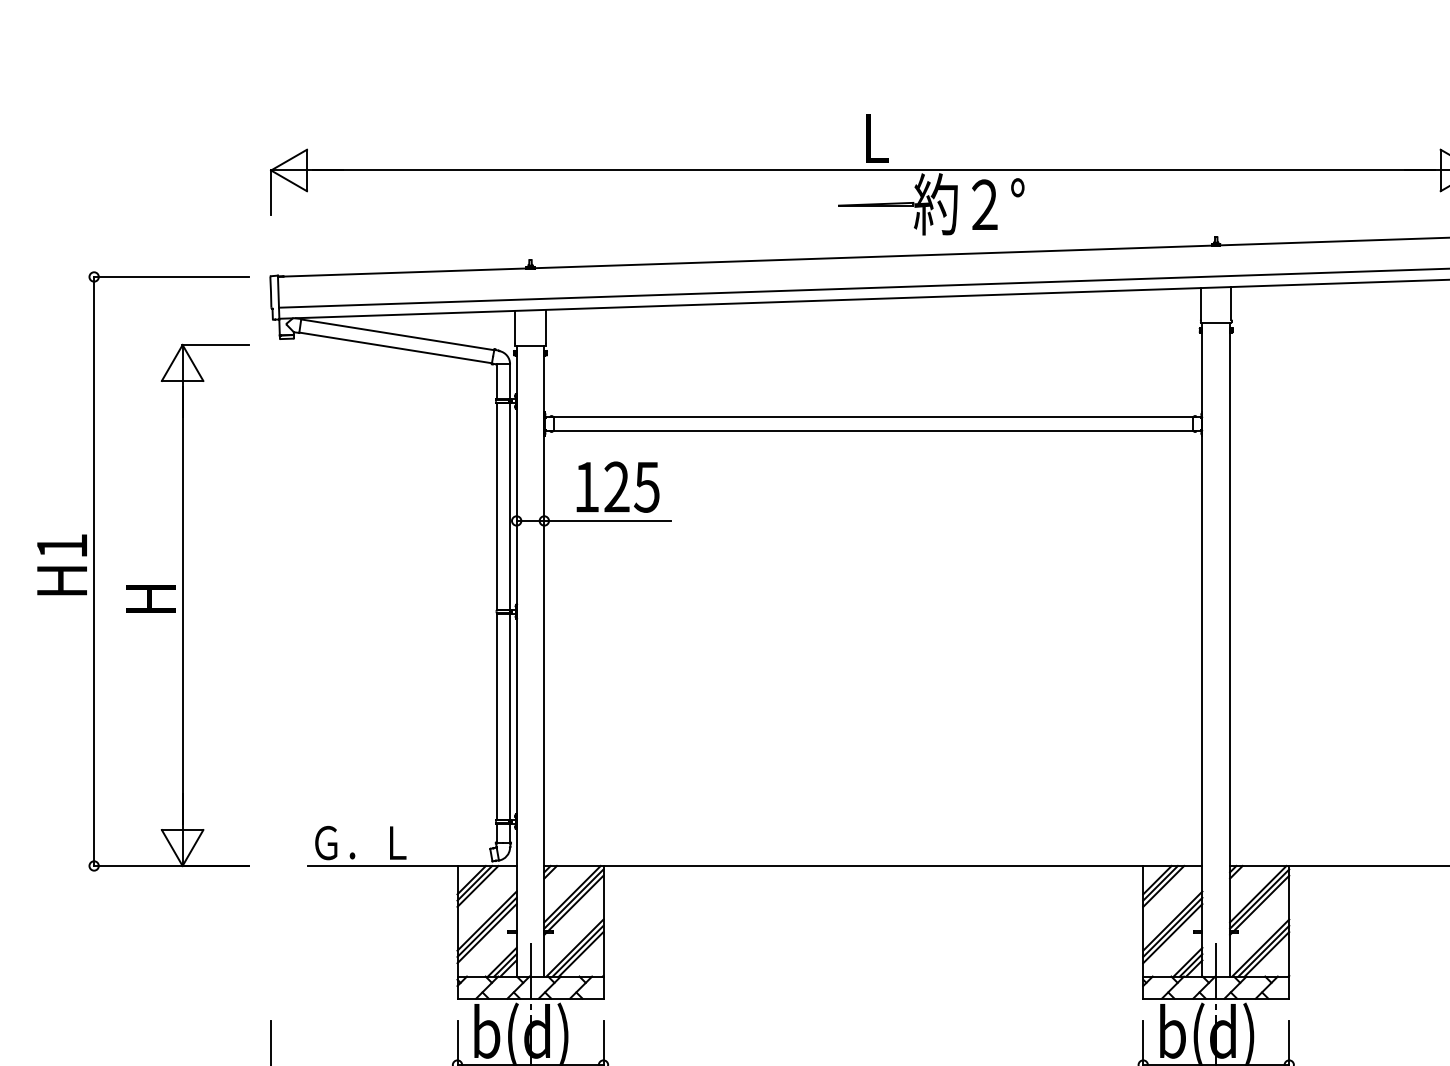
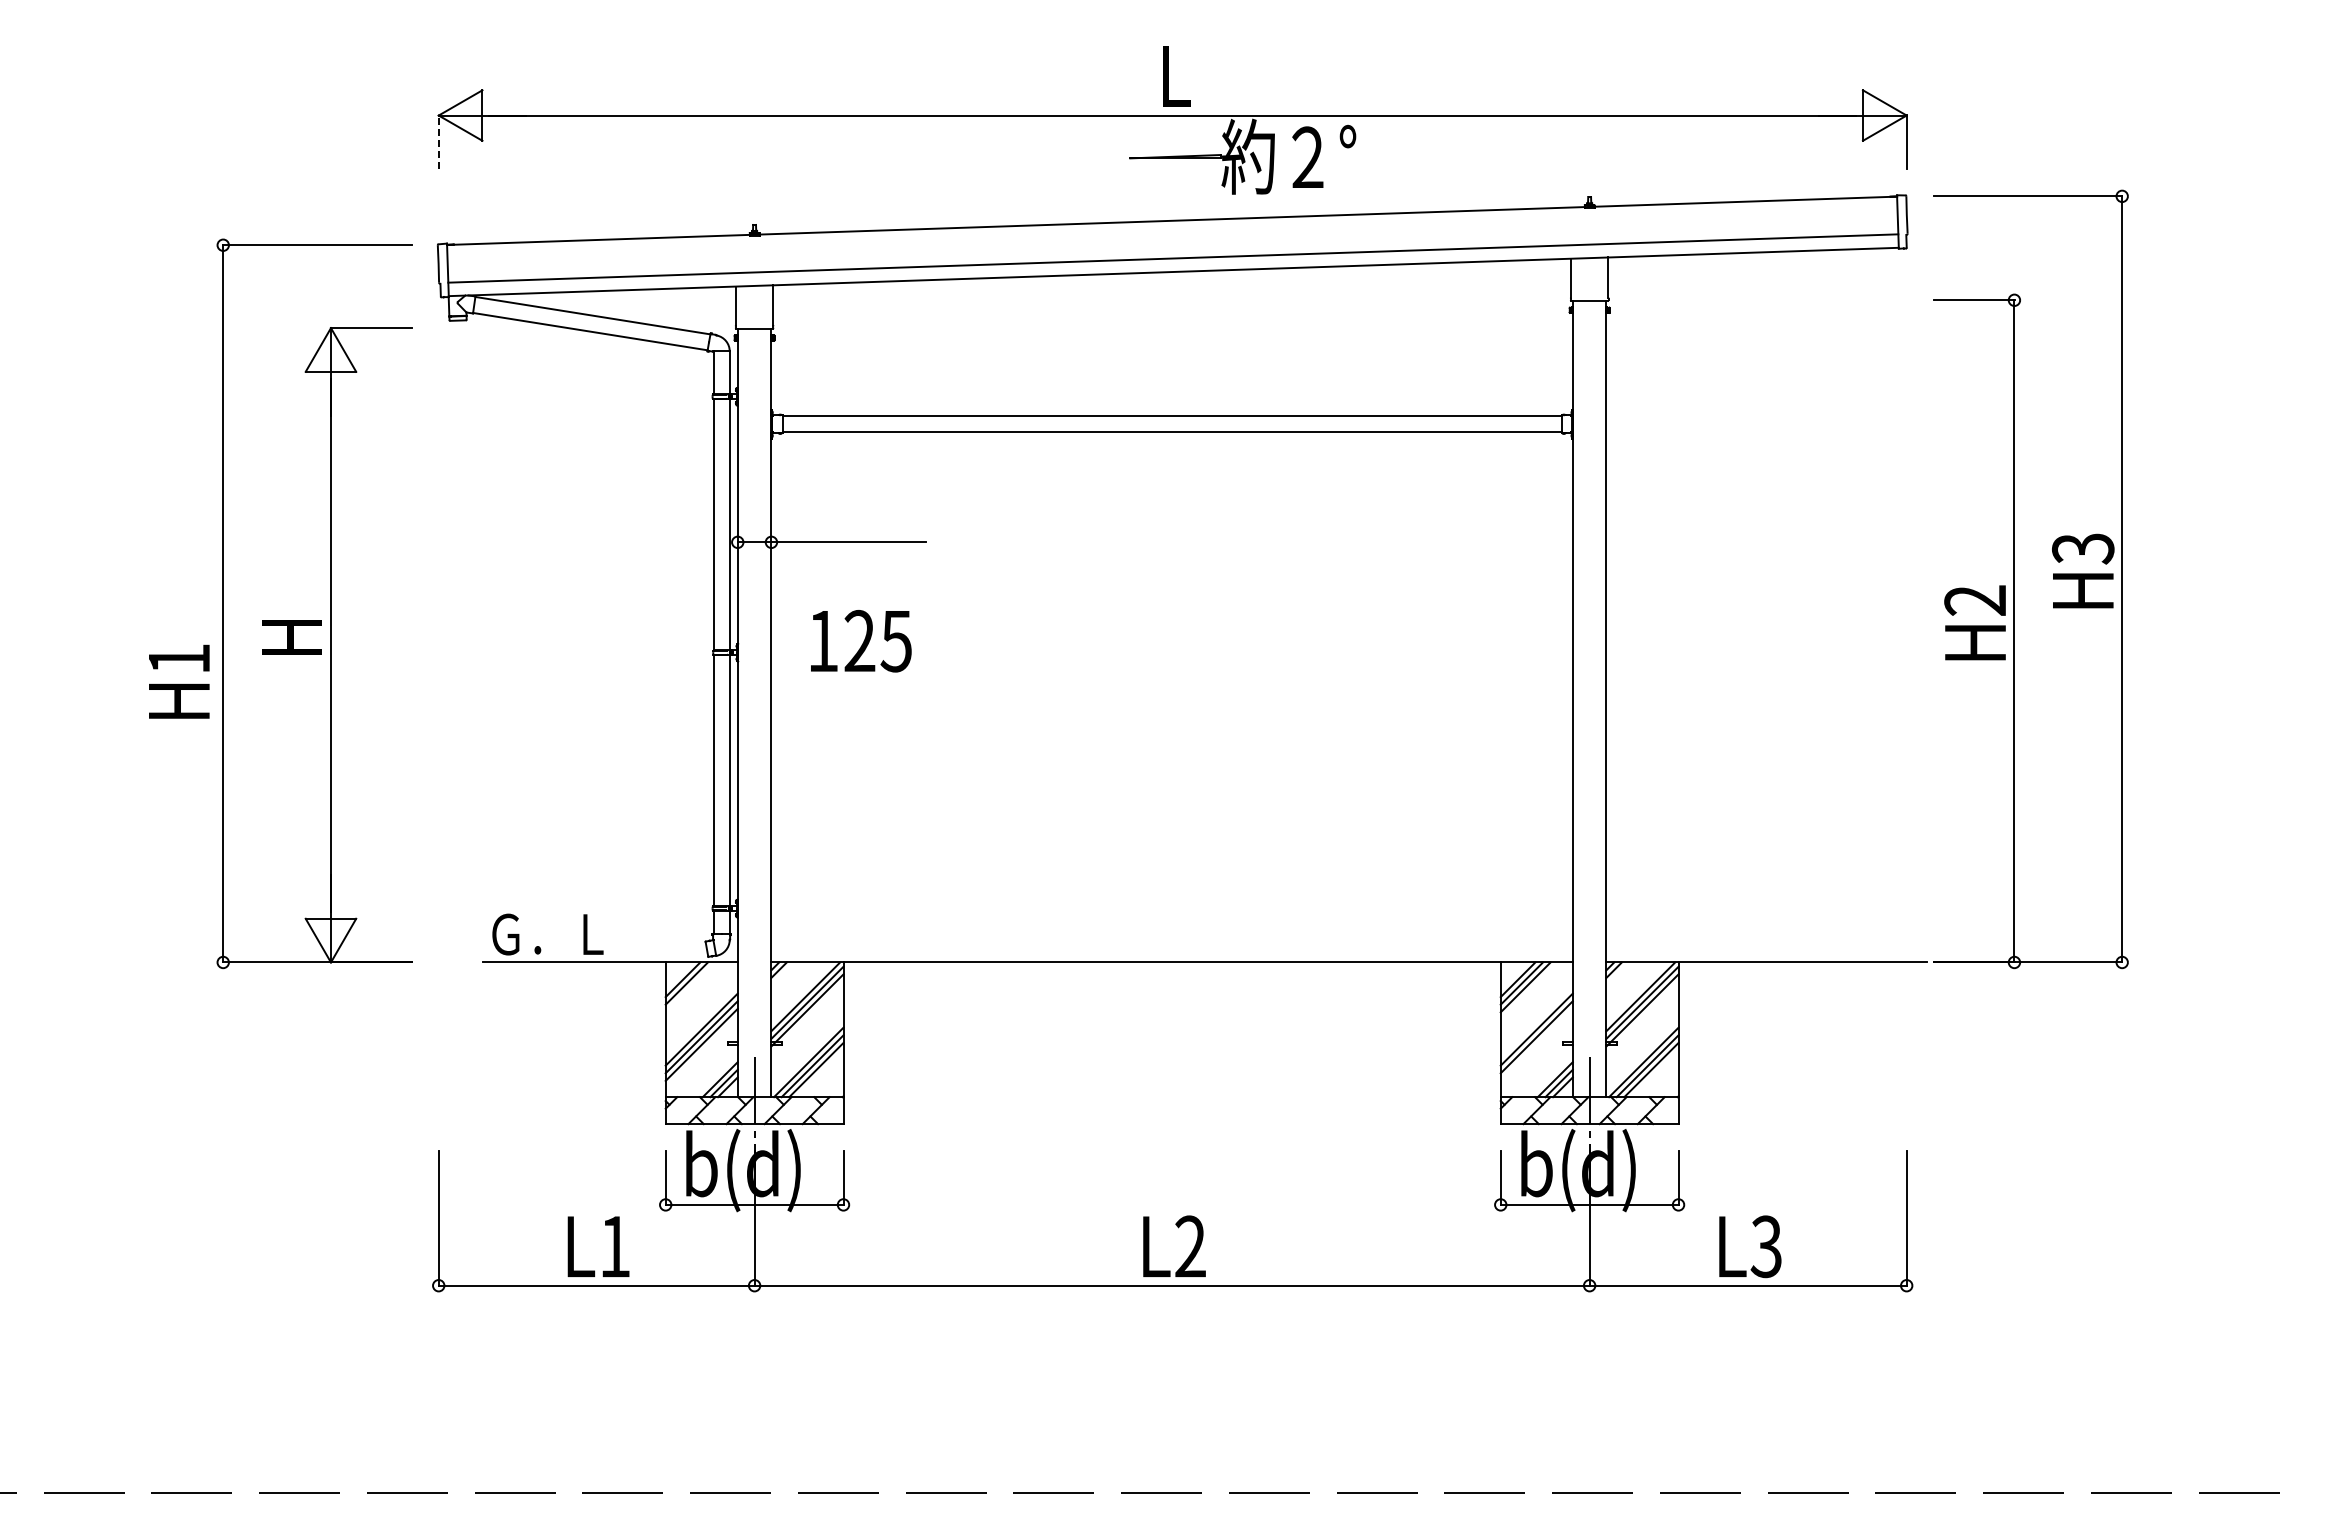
line: (270, 191) -> (438, 141), solid -> dashed
text: (618, 487) -> (861, 641), moved
text: (62, 564) -> (179, 681), moved
line: (477, 886) -> (690, 987), removed
line: (1172, 933) -> (1536, 1044), removed

